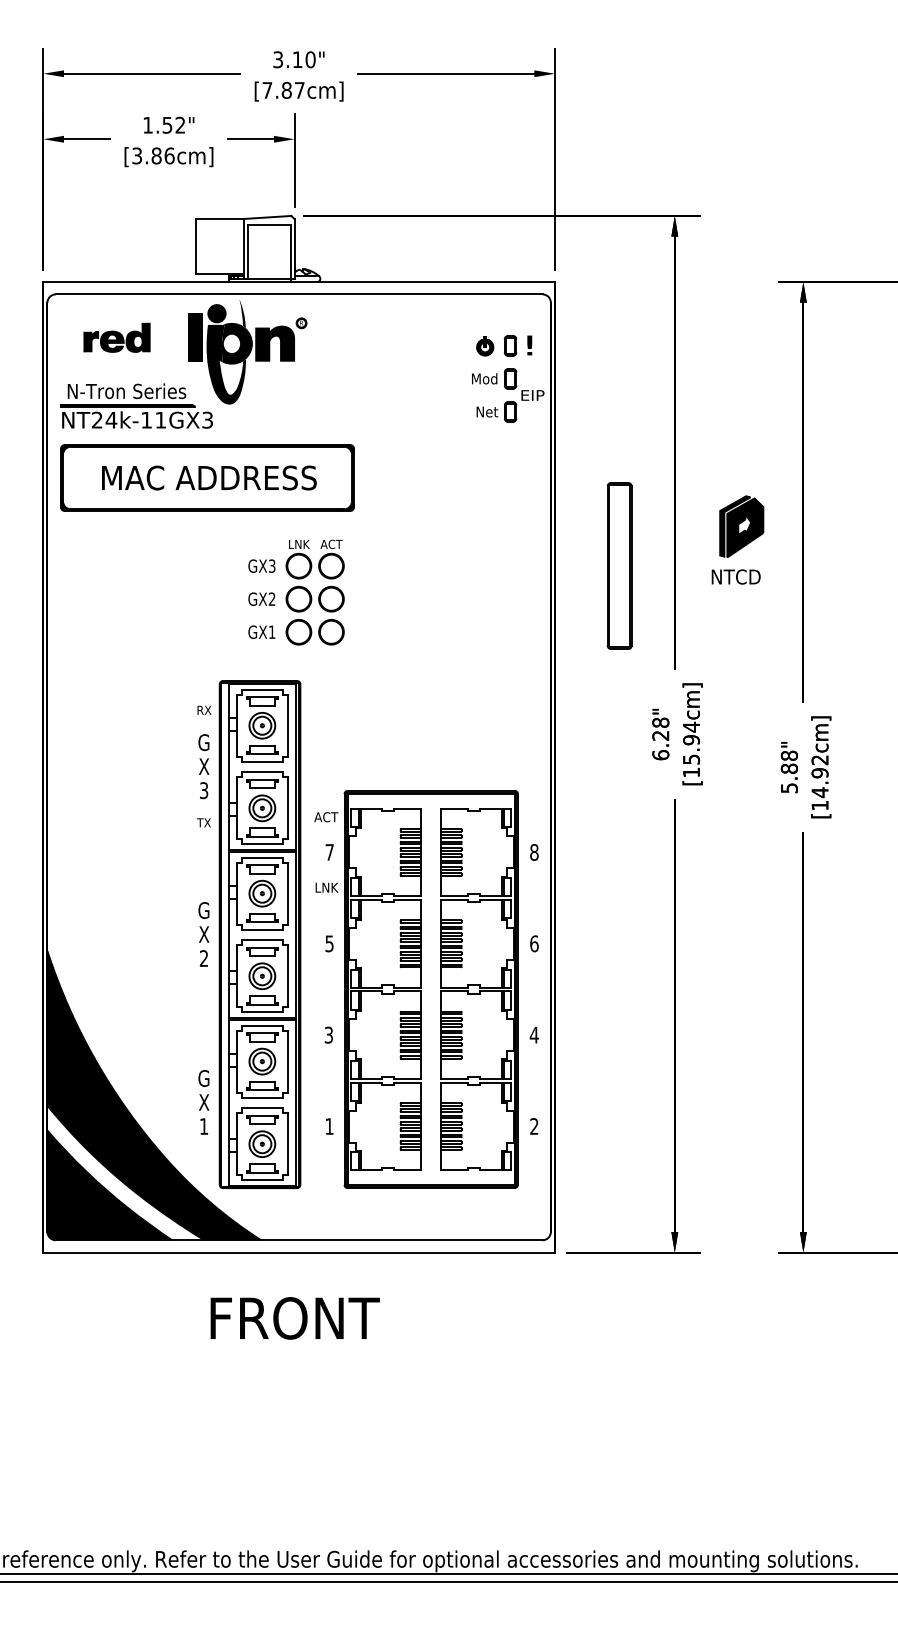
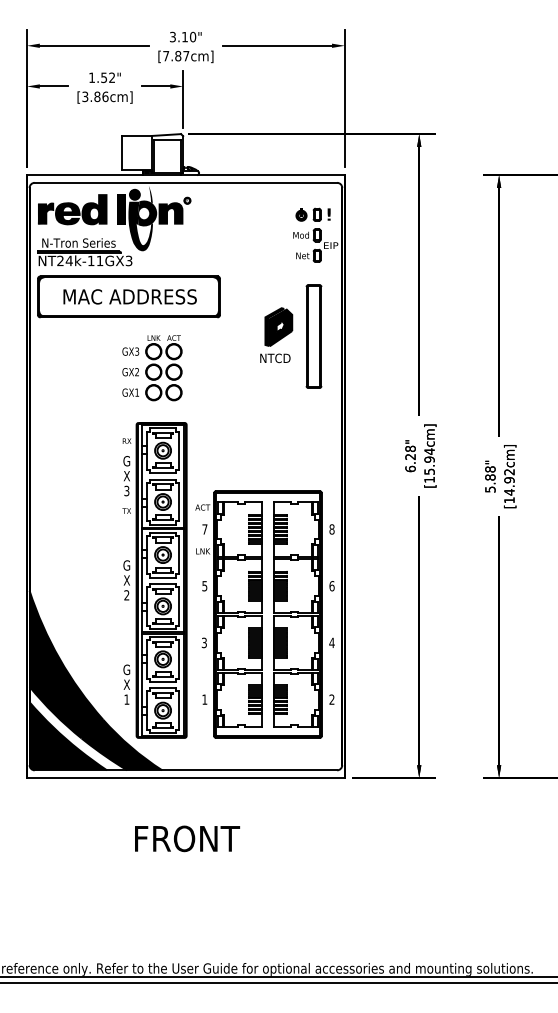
part: (116, 337) -> (72, 209), size x1.67
part: (737, 540) -> (276, 335), moved
part: (618, 565) -> (313, 336), moved
part: (296, 593) -> (152, 368), moved
text: (295, 1317) -> (187, 838), moved

